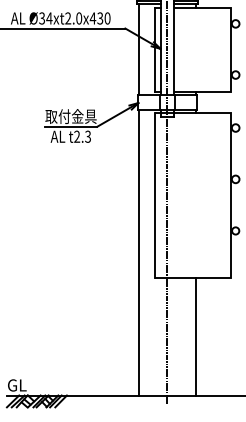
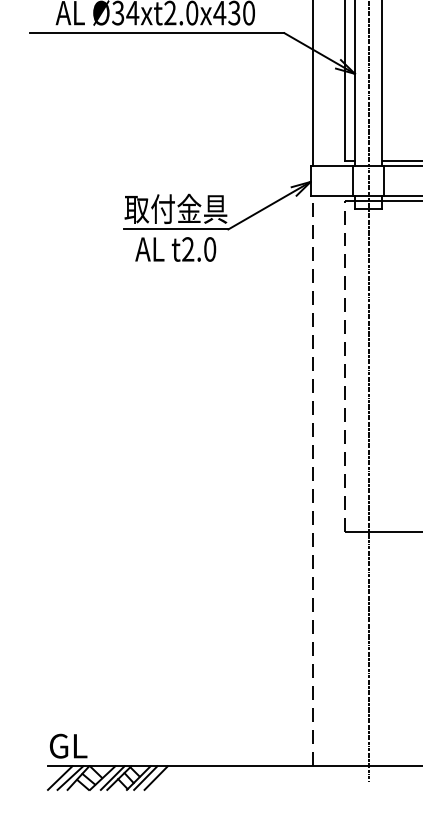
text: (88, 136) -> (210, 248), t2.3 -> t2.0
line: (155, 195) -> (344, 366), solid -> dashed
line: (139, 252) -> (312, 480), solid -> dashed

